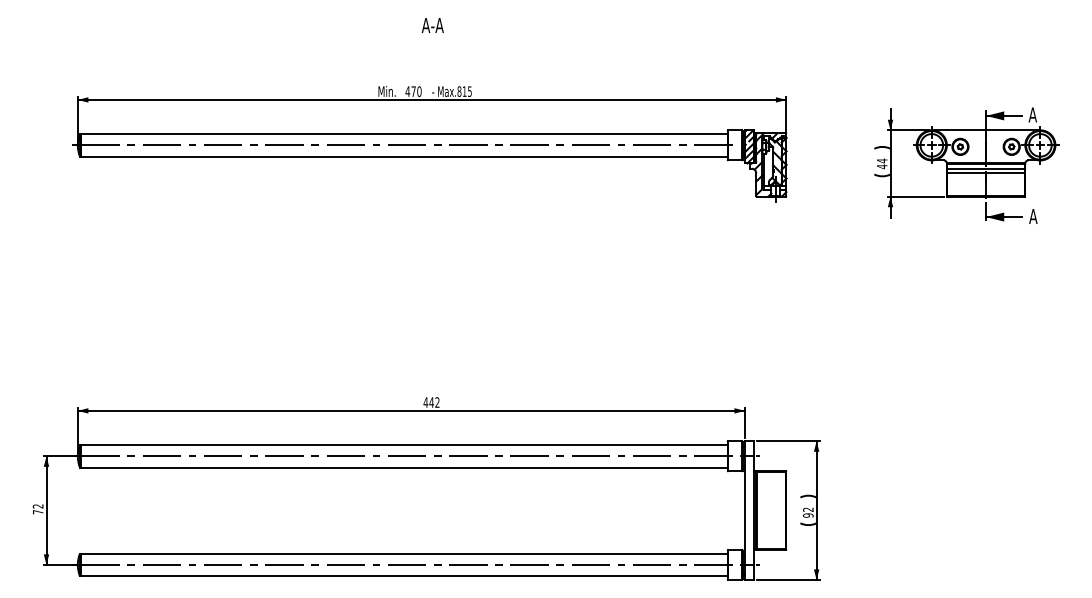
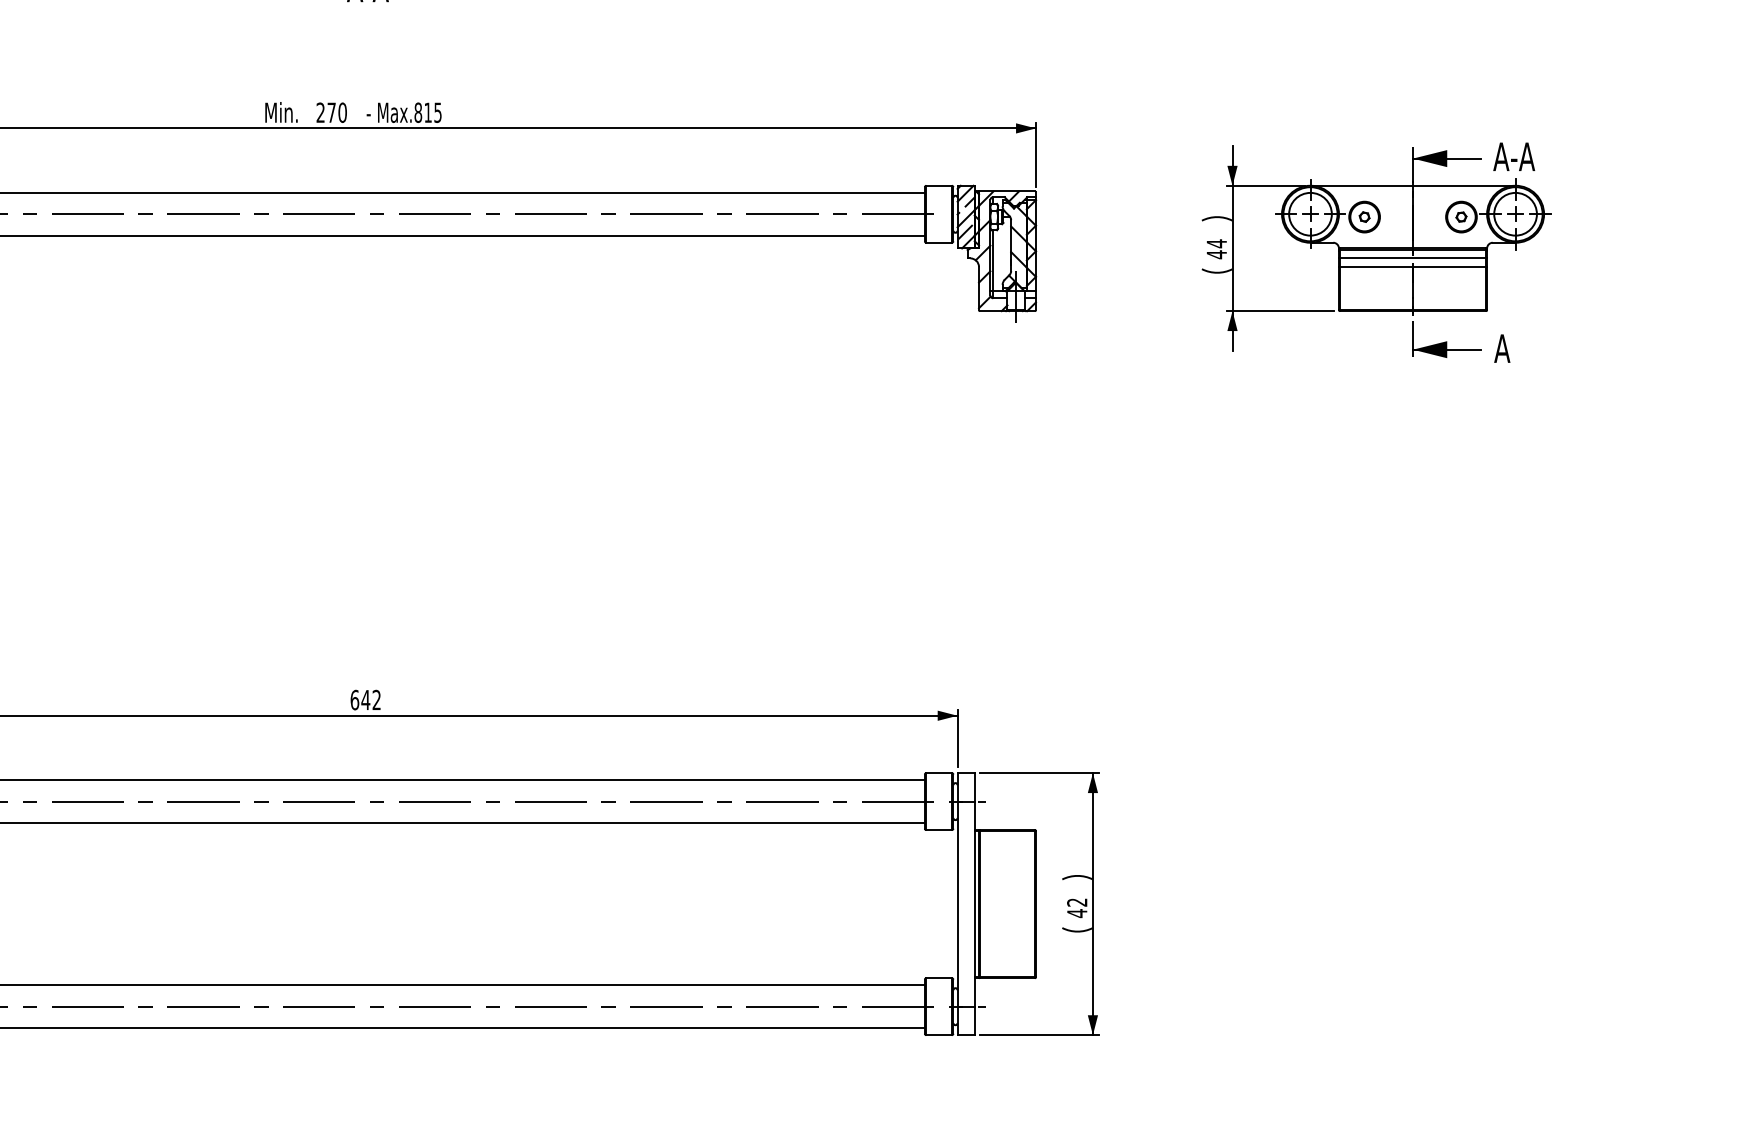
text: (407, 91) -> (320, 112), 470 -> 270
text: (1044, 114) -> (1523, 155), A -> A-A
text: (425, 402) -> (354, 699), 442 -> 642
text: (808, 515) -> (1077, 913), 92 -> 42

